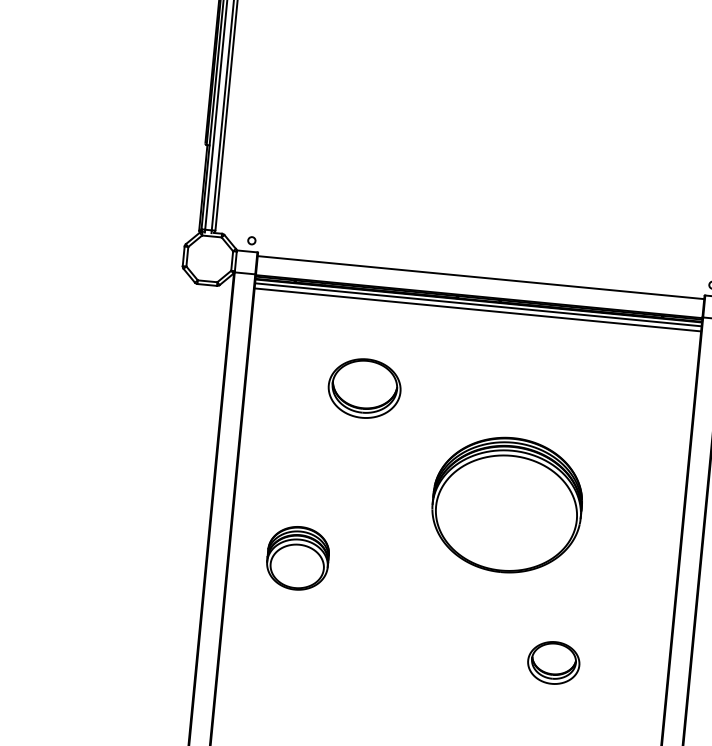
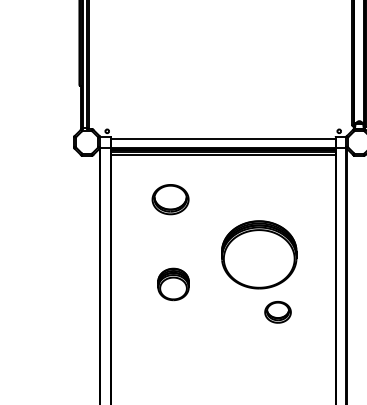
part: (507, 504) -> (259, 254), moved
part: (297, 558) -> (173, 284), moved
part: (552, 663) -> (277, 312), moved

